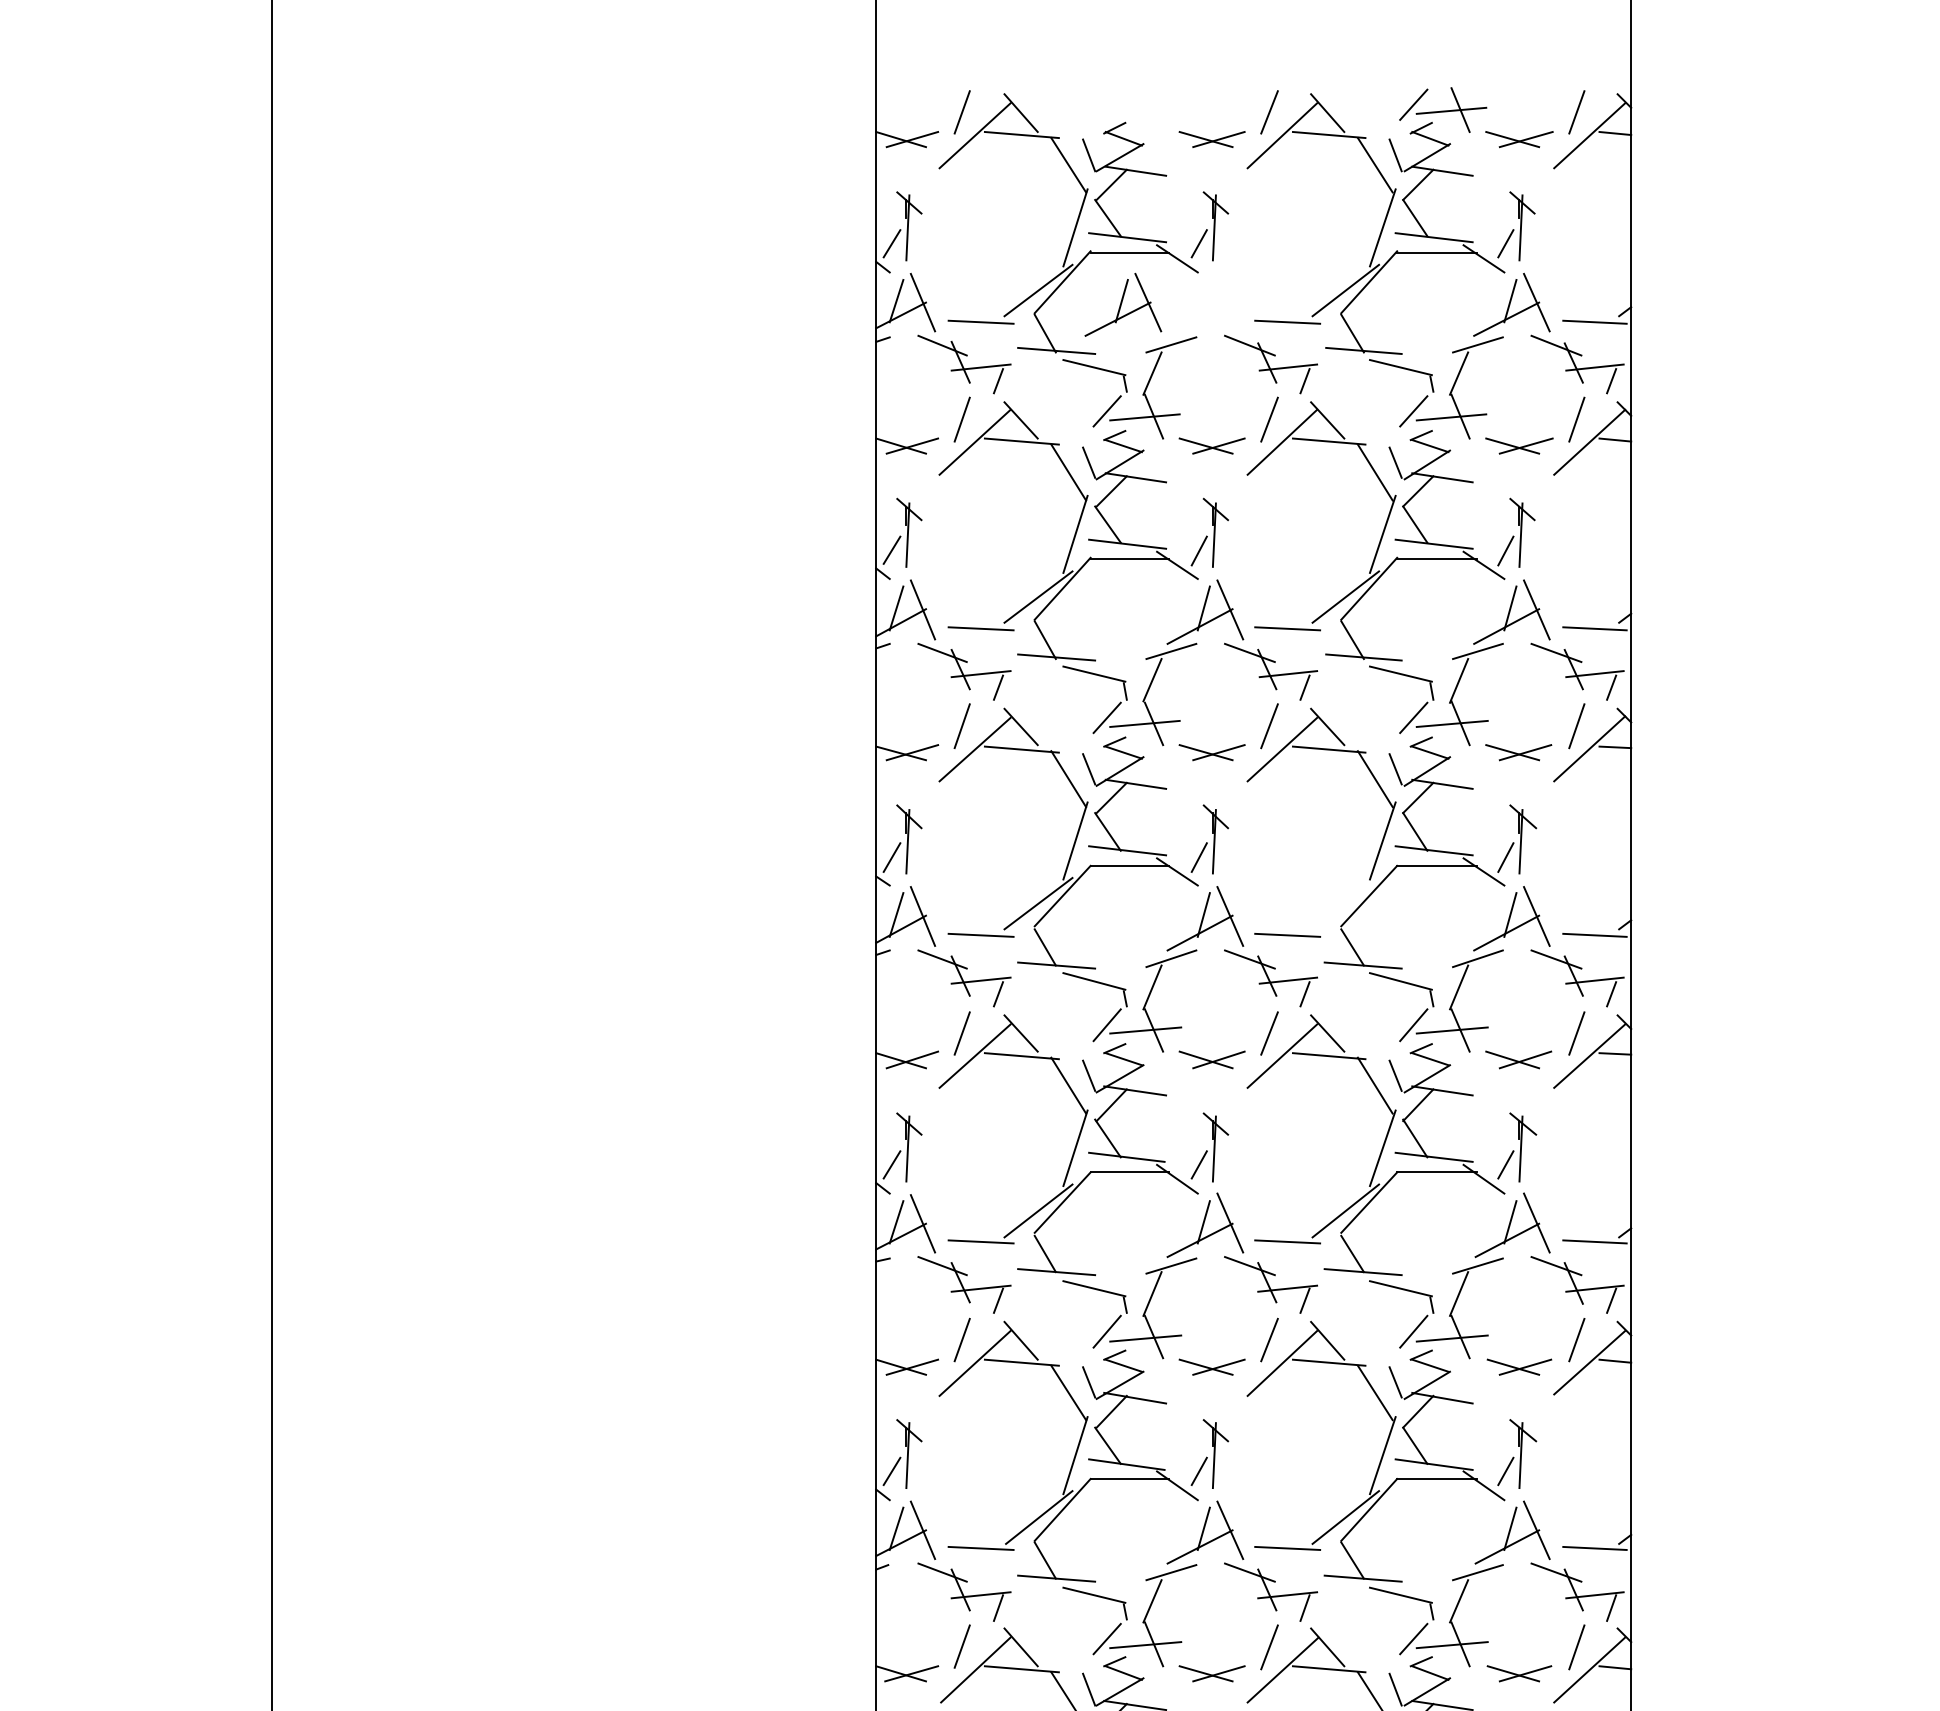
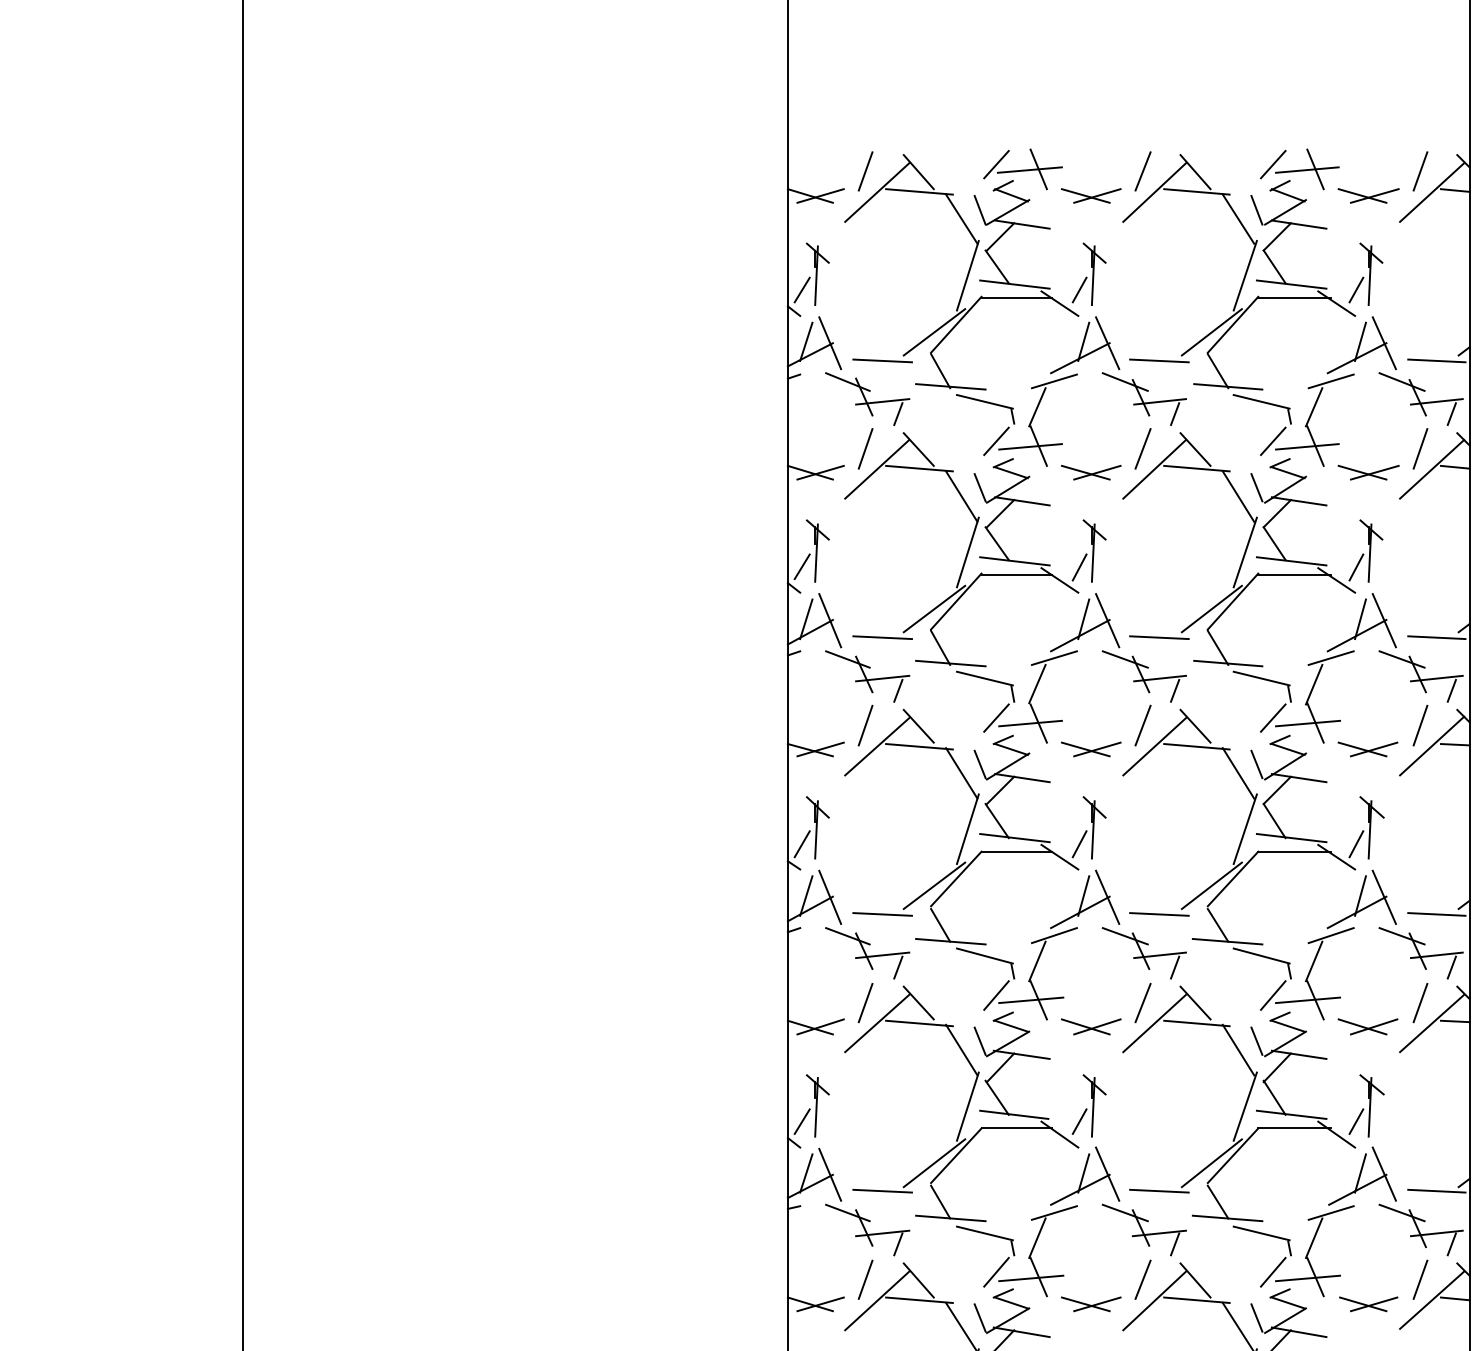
part: (1136, 109) -> (1022, 168), added
part: (1123, 304) -> (1085, 344), moved
line: (1345, 903) -> (1211, 885), added

